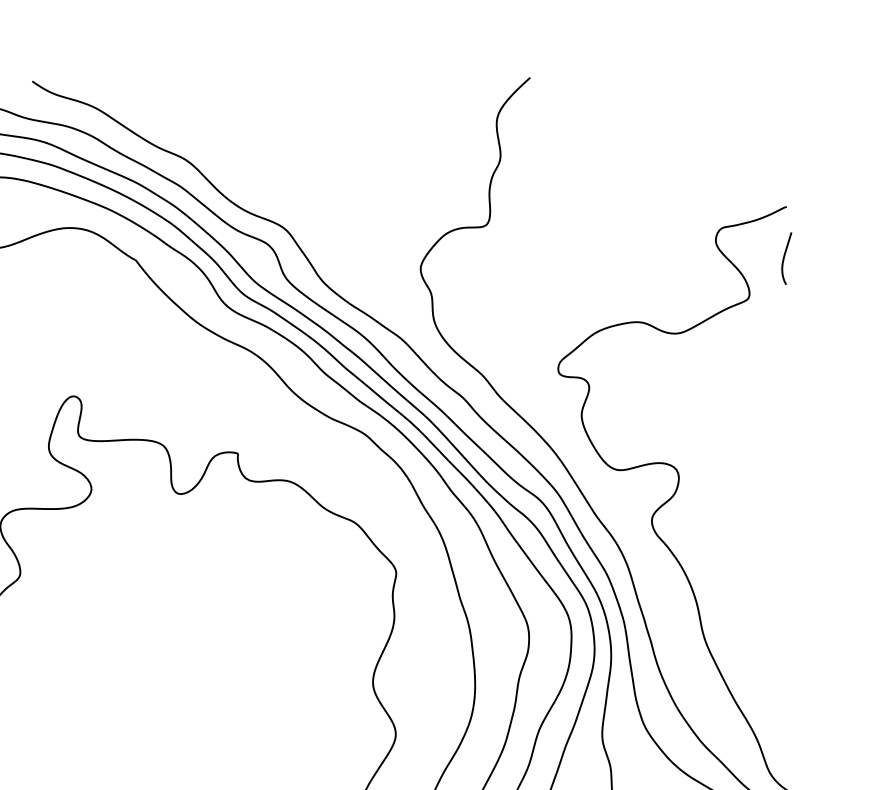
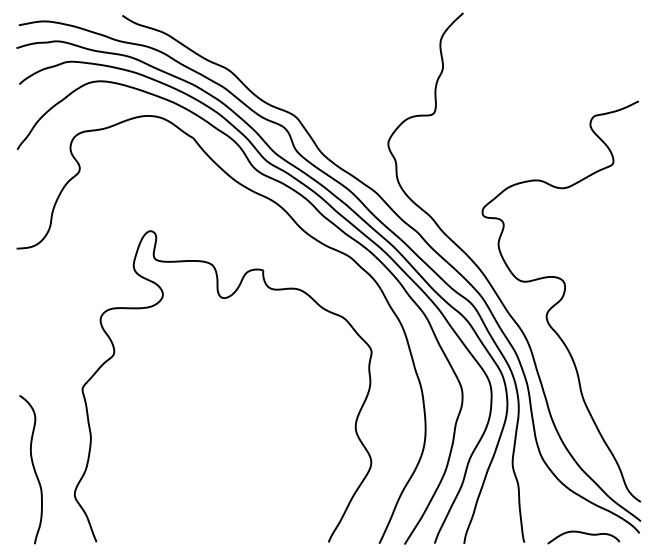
curve: (786, 256) -> (638, 135), removed

